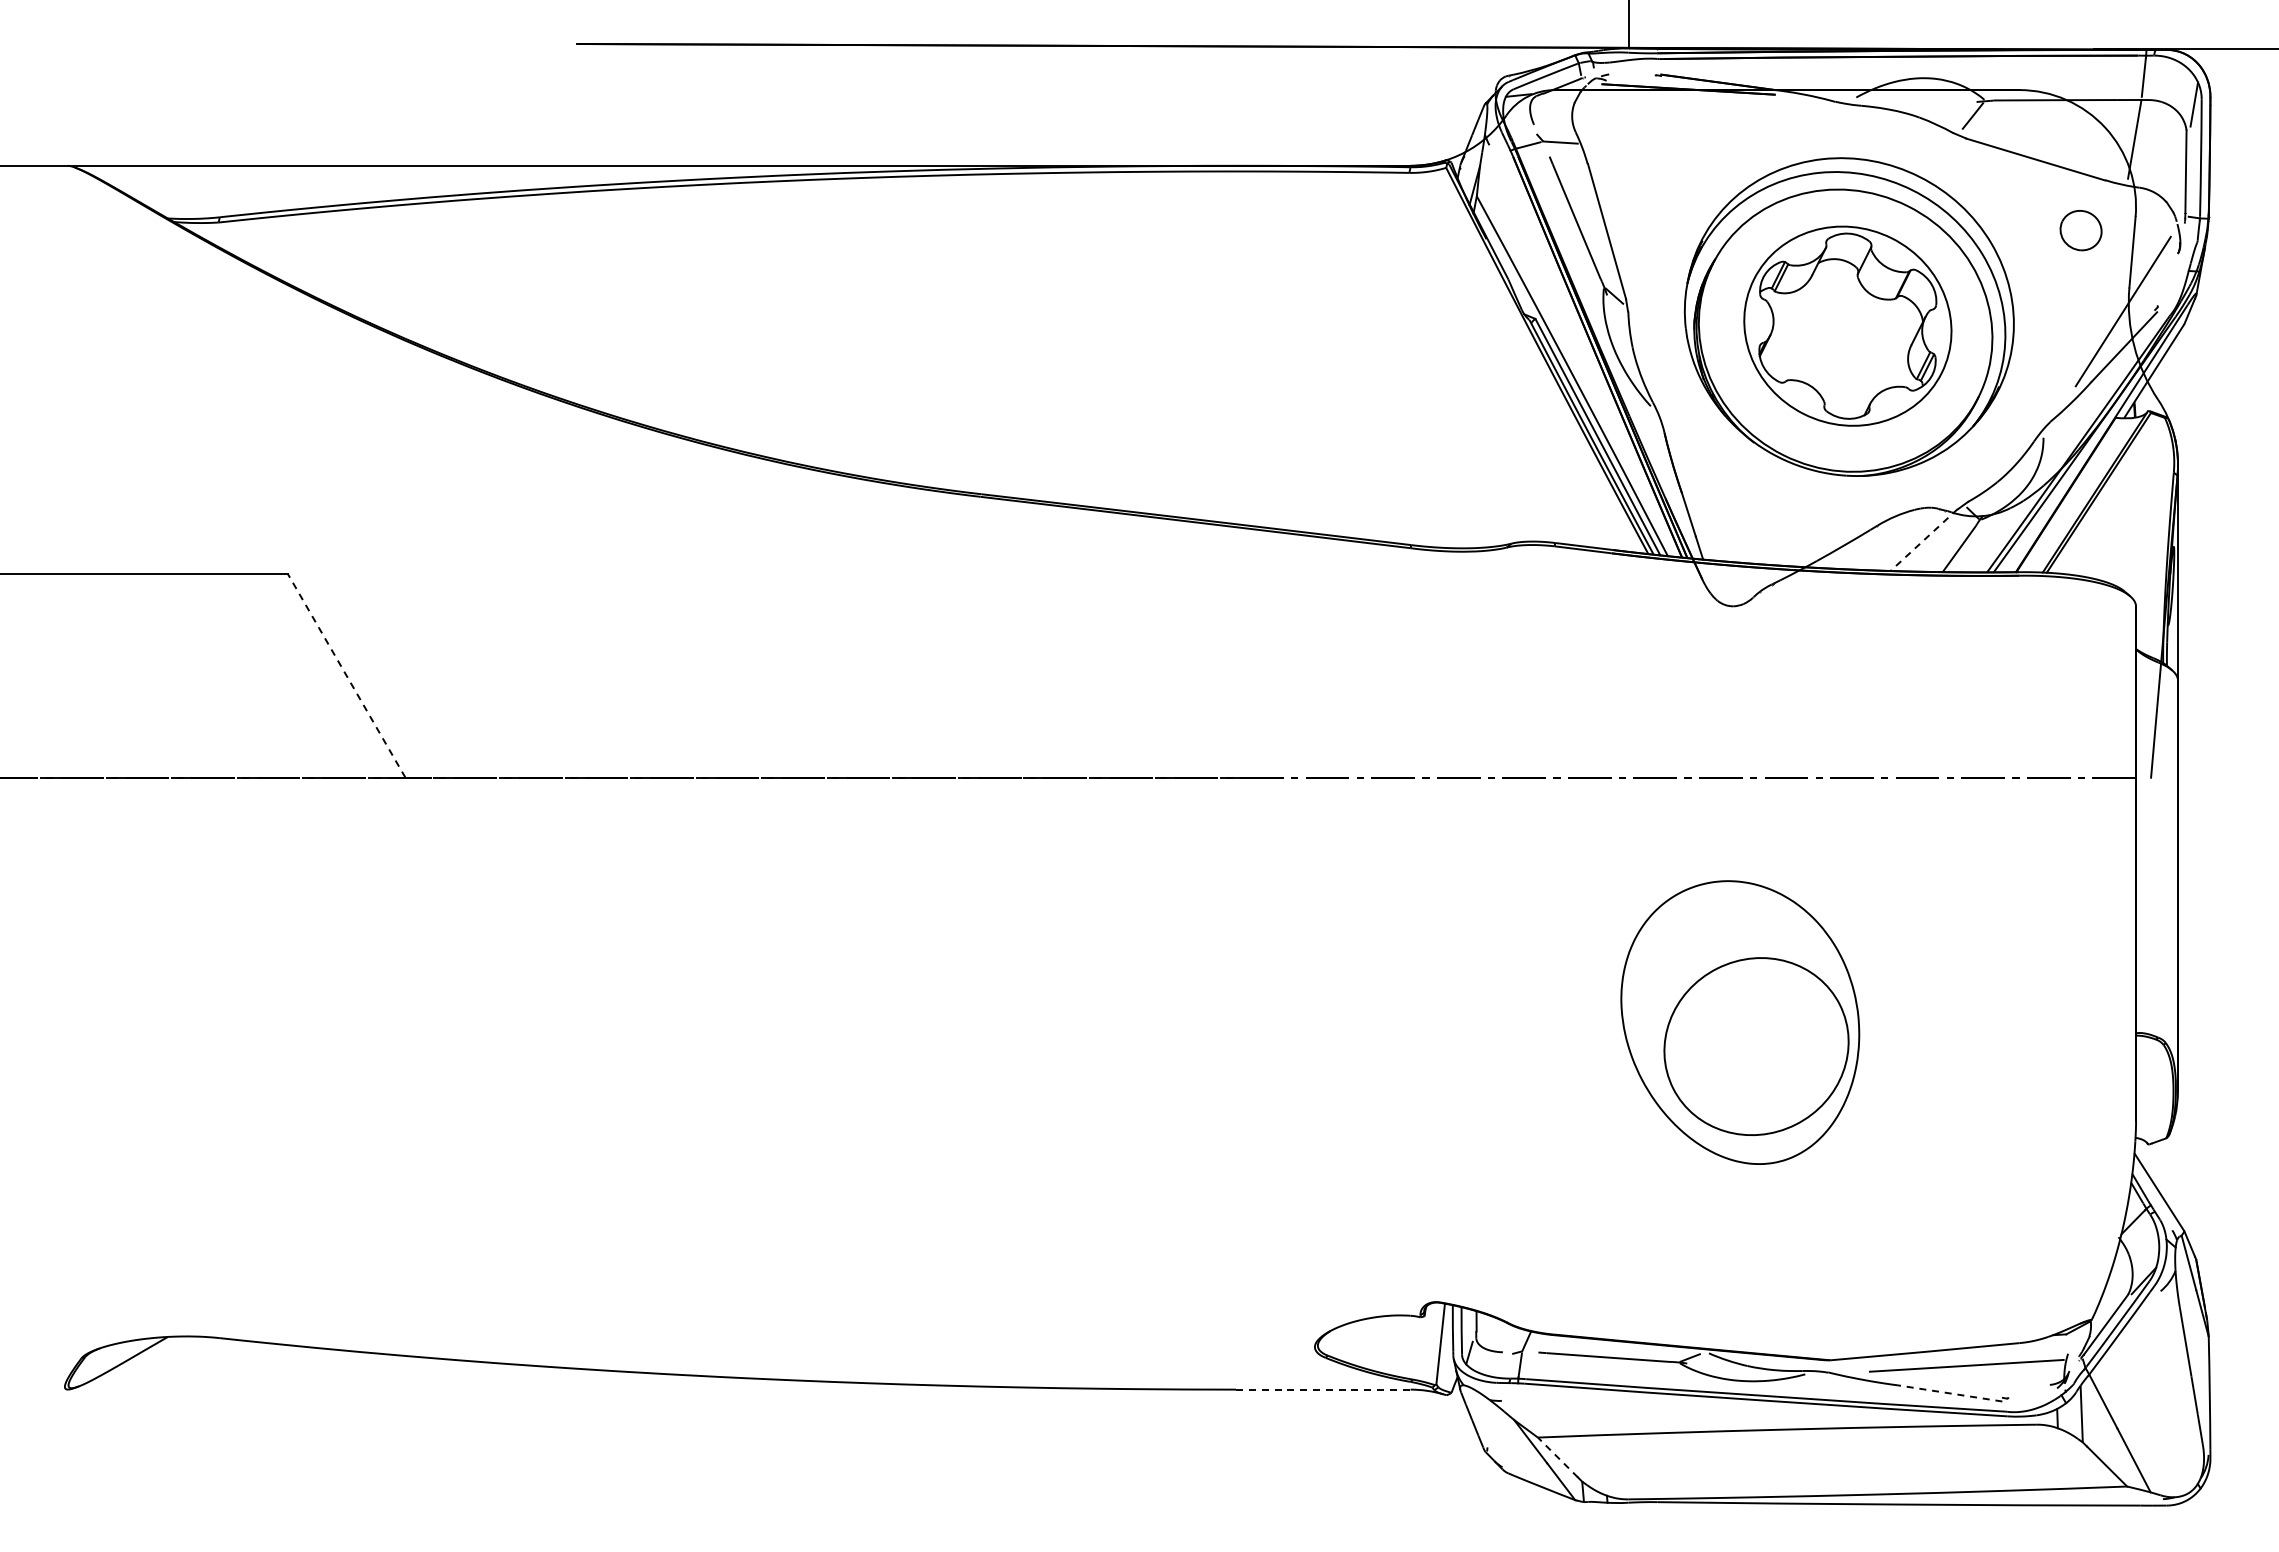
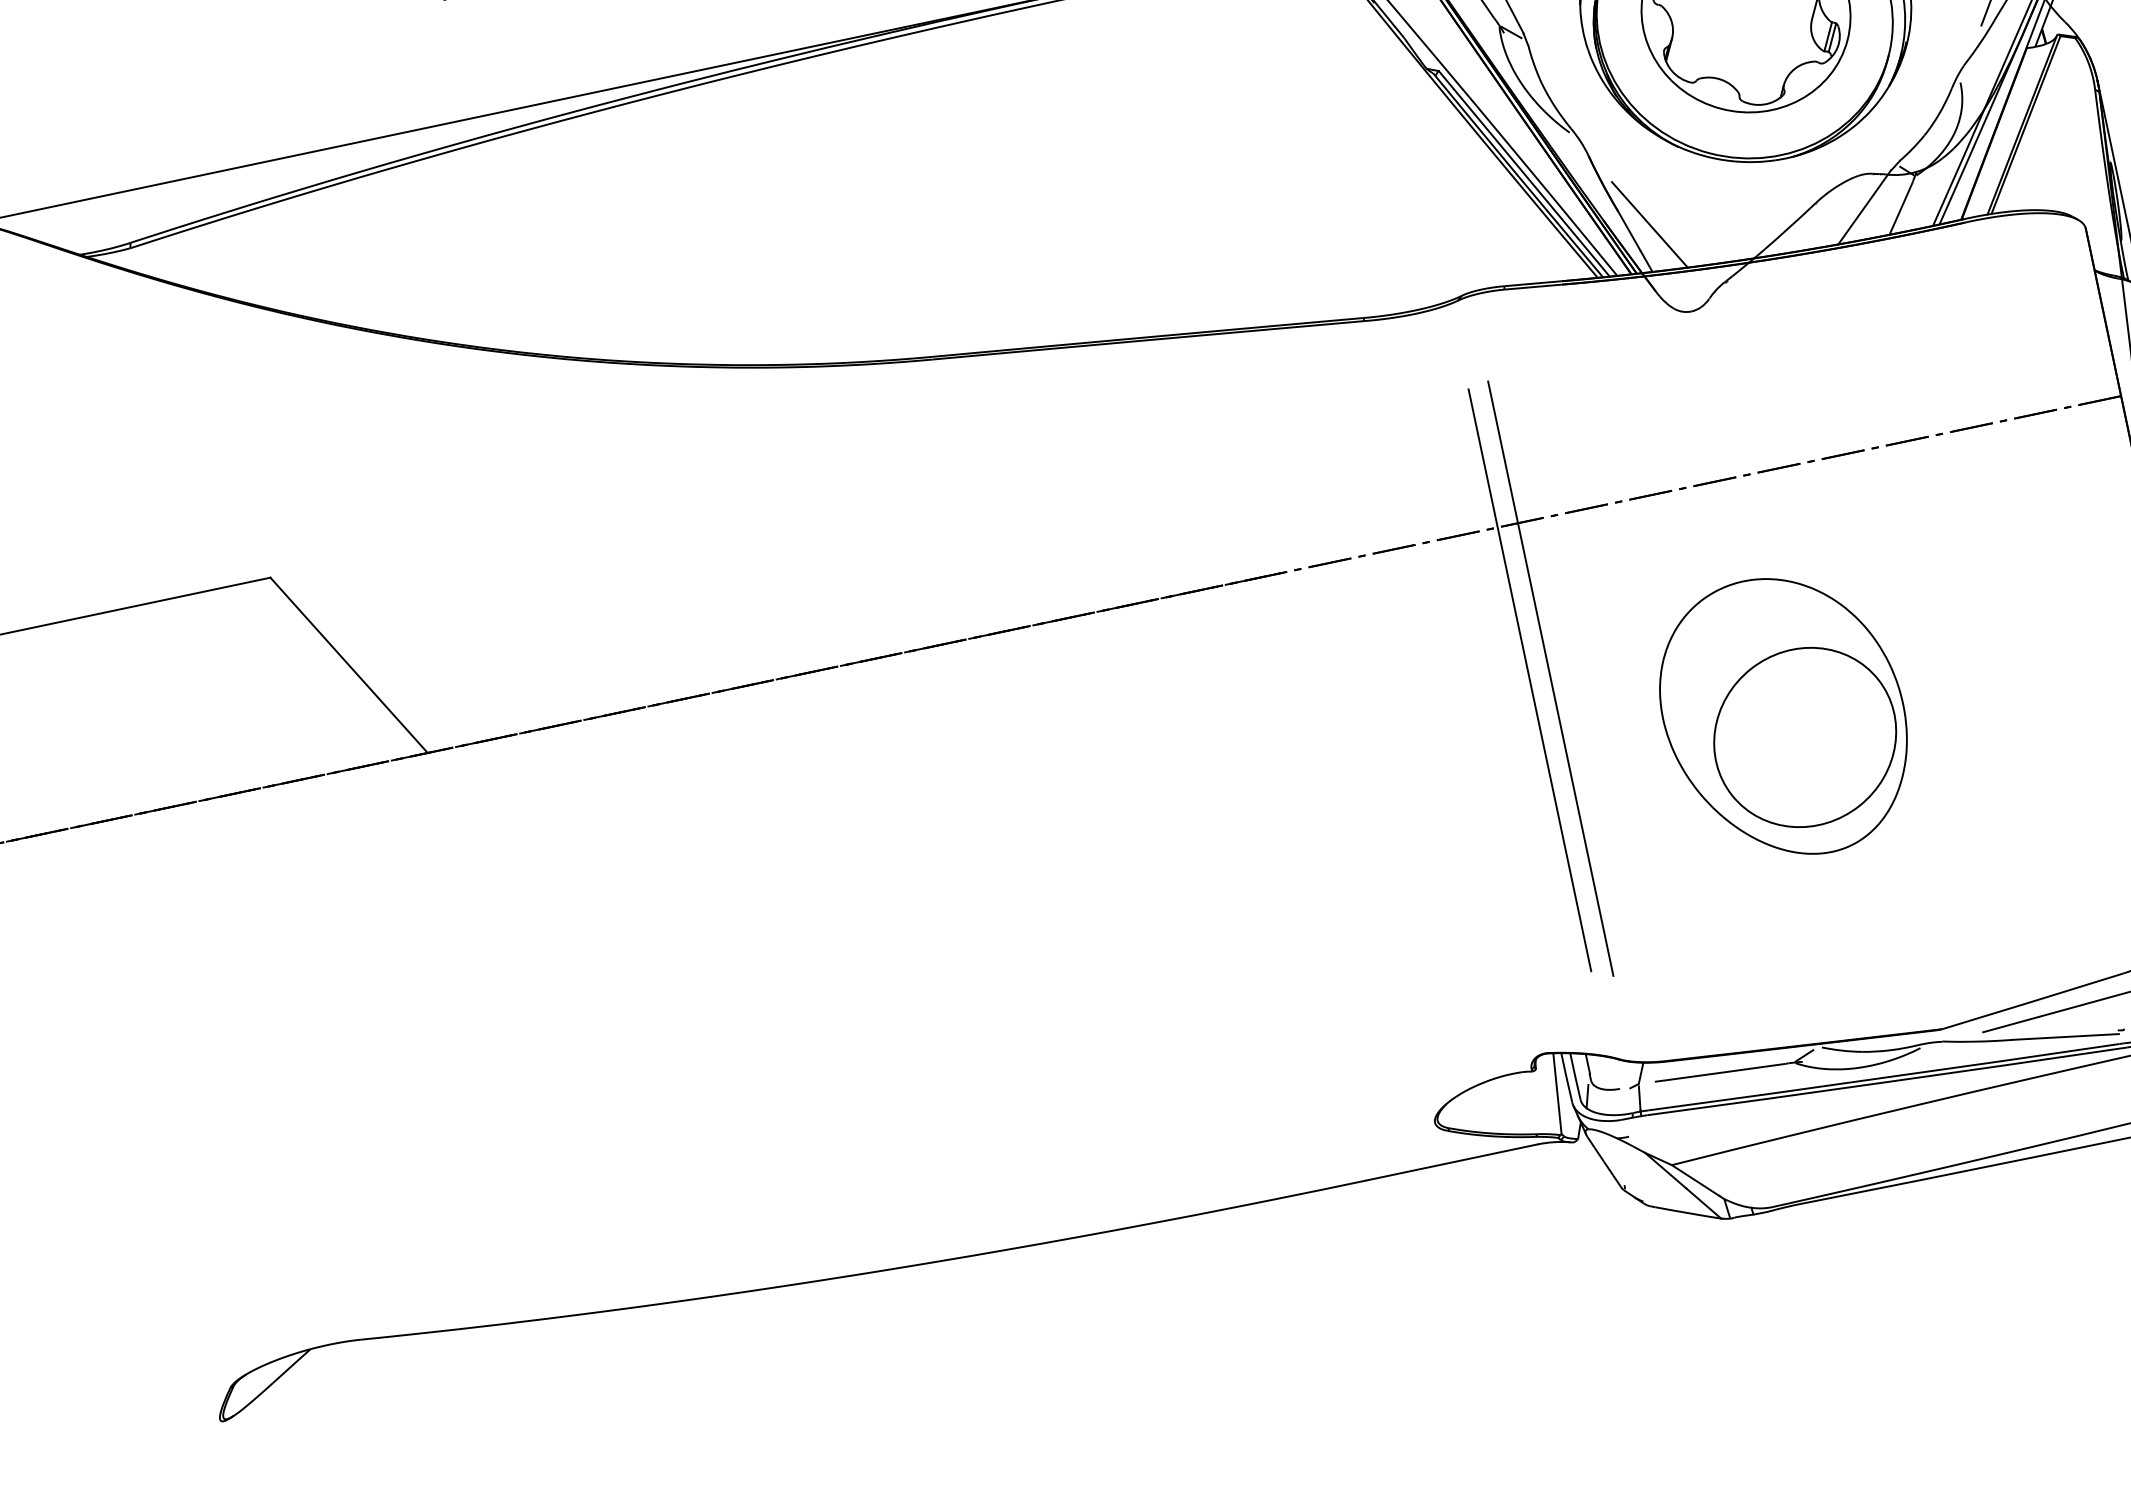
line: (1709, 512) -> (1649, 224), added
line: (1924, 540) -> (1865, 207), dashed -> solid
line: (346, 675) -> (348, 665), dashed -> solid
line: (1498, 933) -> (1529, 680), added
line: (1519, 936) -> (1550, 678), added
line: (1323, 1389) -> (1452, 1162), dashed -> solid
line: (1950, 1393) -> (2066, 1036), dashed -> solid
line: (1557, 1457) -> (1695, 1180), dashed -> solid

